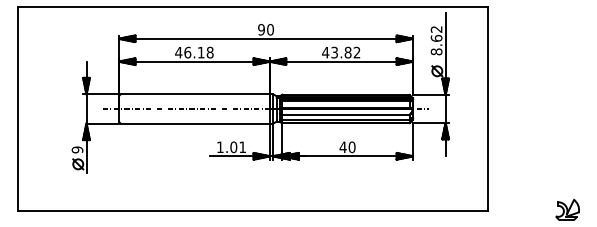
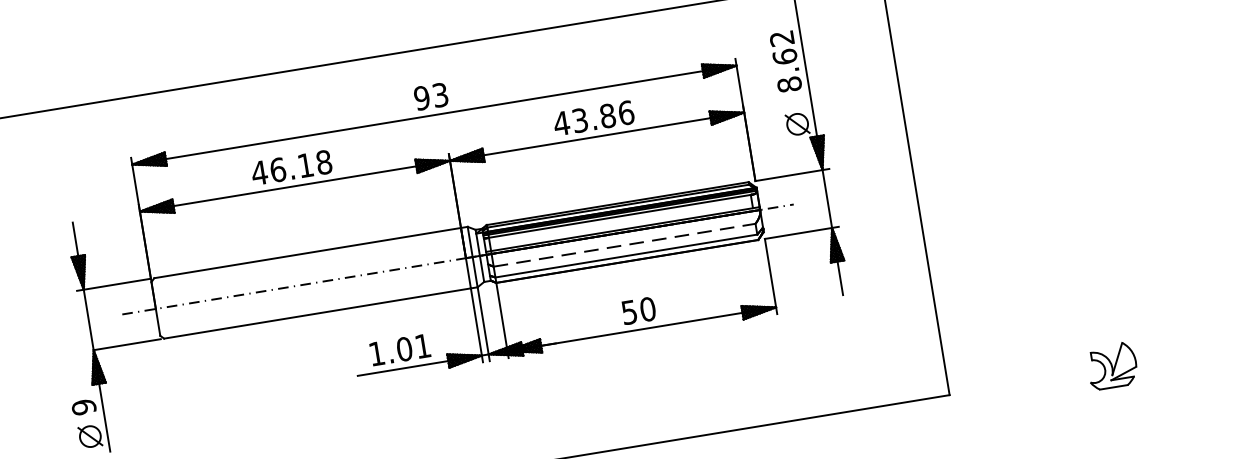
text: (270, 29) -> (440, 94), 90 -> 93
text: (356, 52) -> (625, 112), 43.82 -> 43.86
line: (346, 115) -> (625, 245), solid -> dashed
text: (342, 147) -> (628, 312), 40 -> 50

